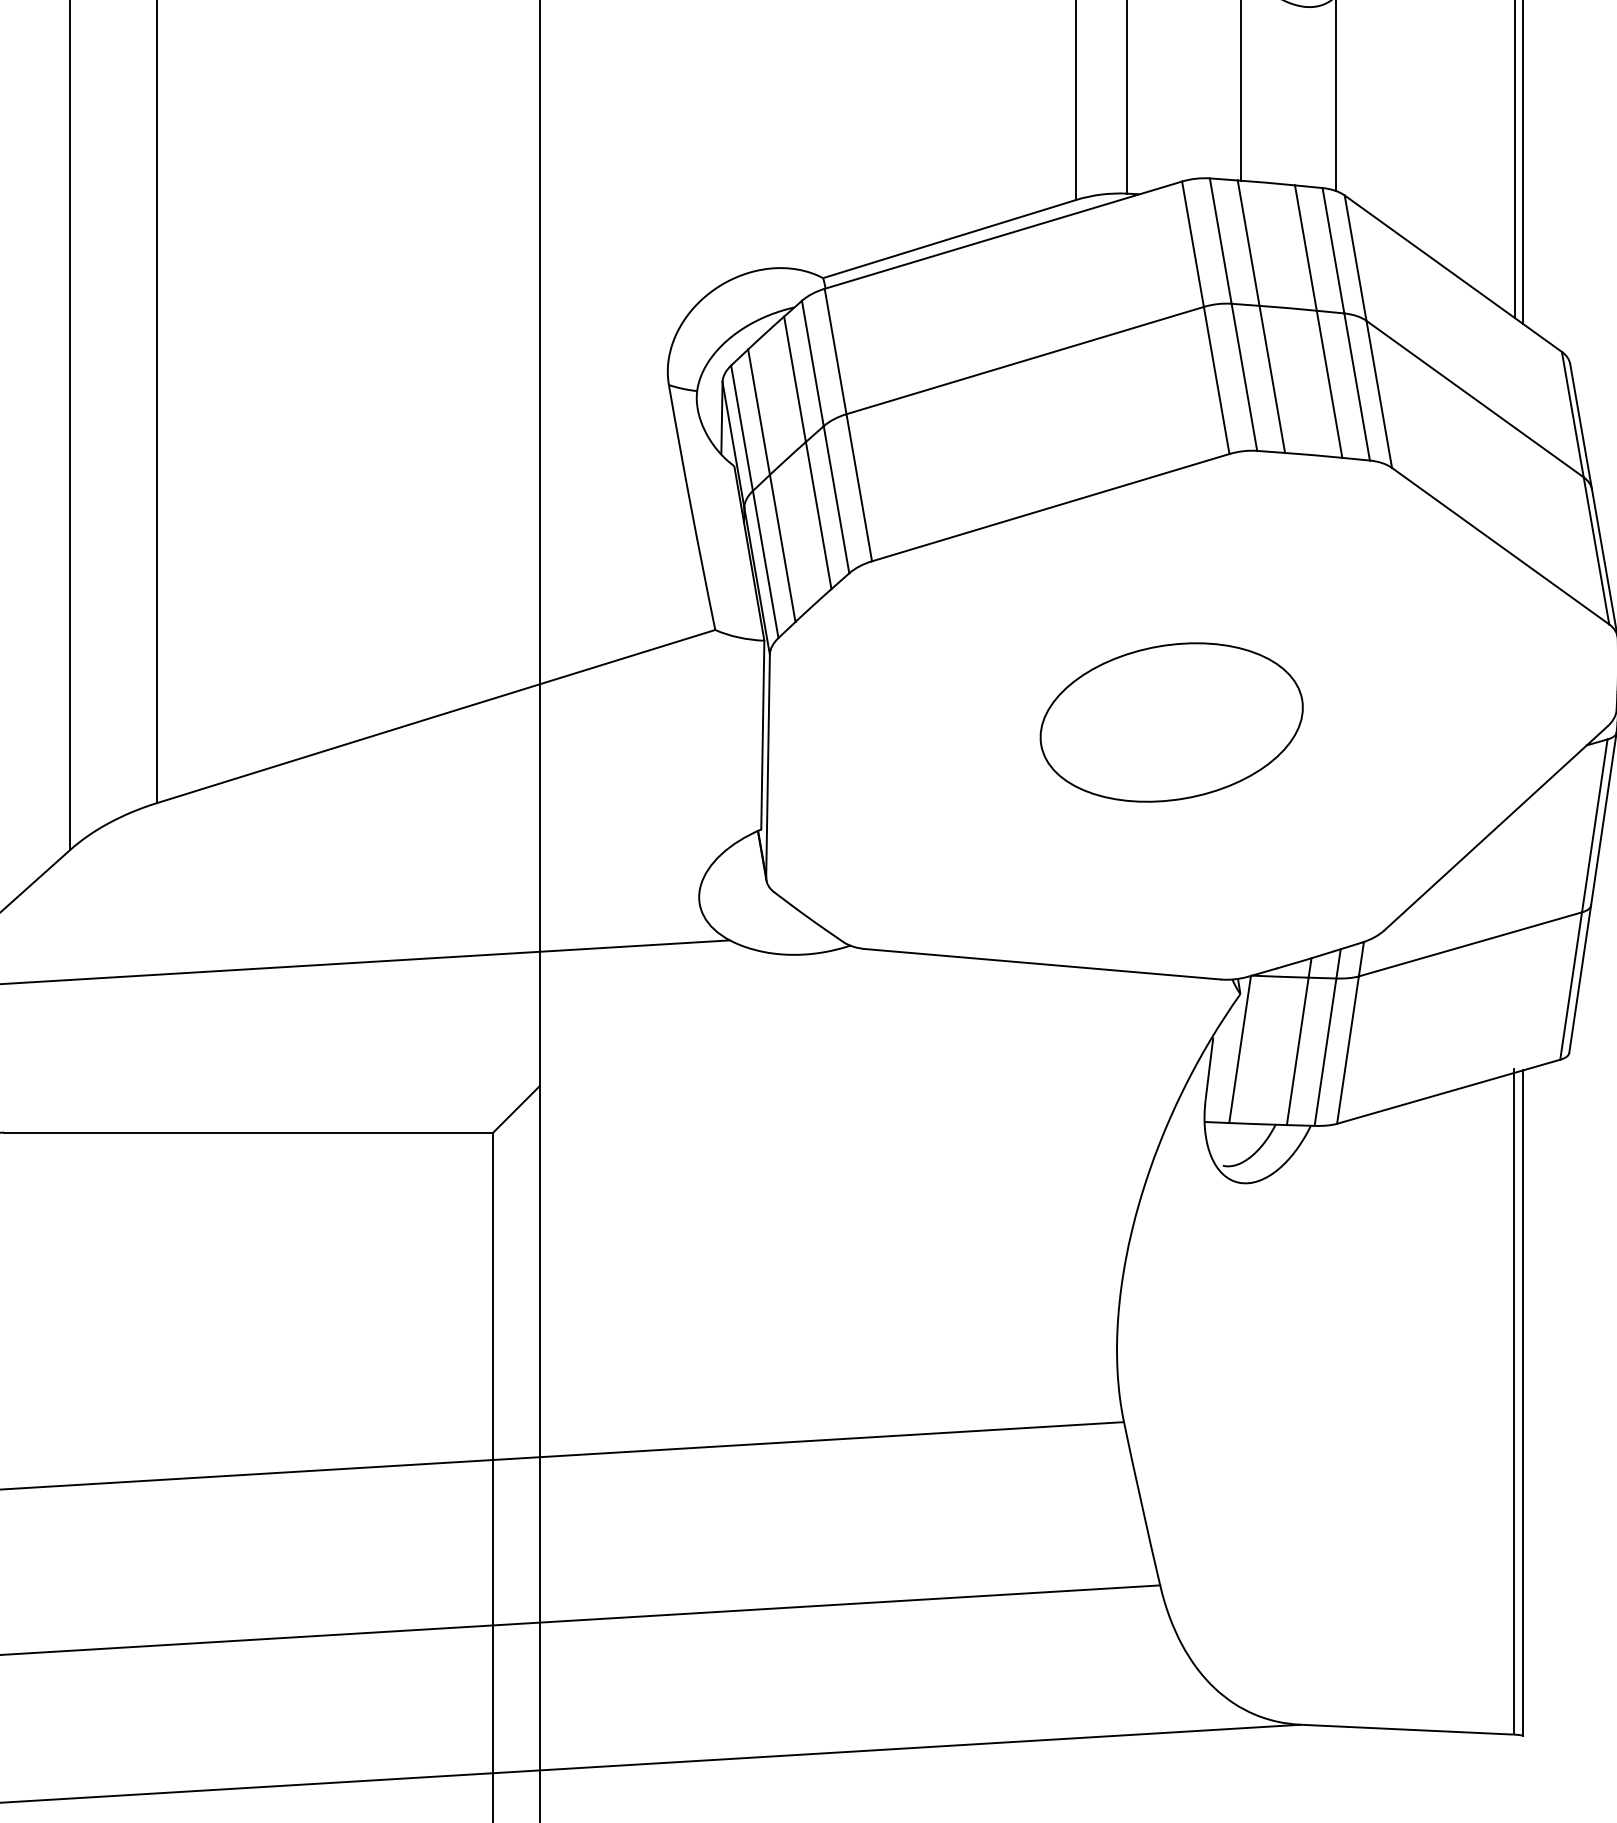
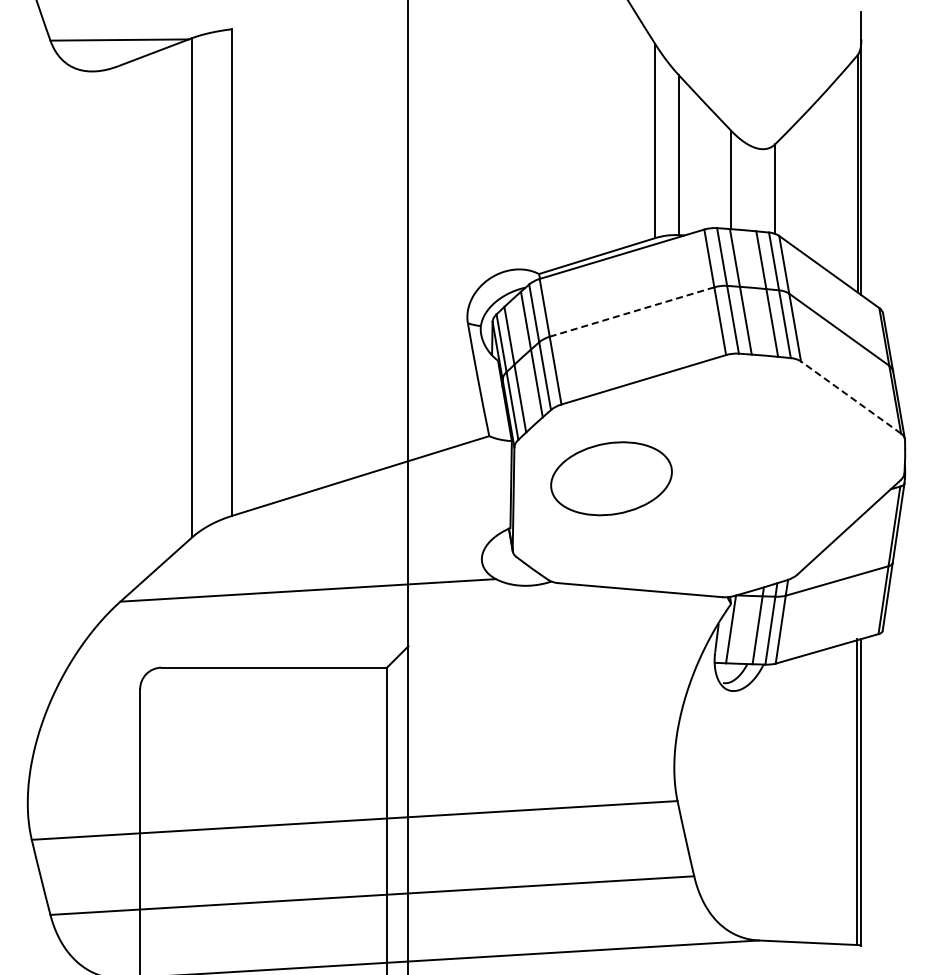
line: (1026, 361) -> (632, 312), solid -> dashed
line: (1501, 546) -> (851, 397), solid -> dashed
part: (1171, 721) -> (611, 478), moved

